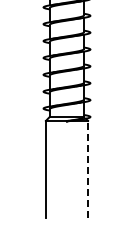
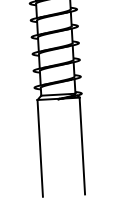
line: (88, 168) -> (82, 145), dashed -> solid

